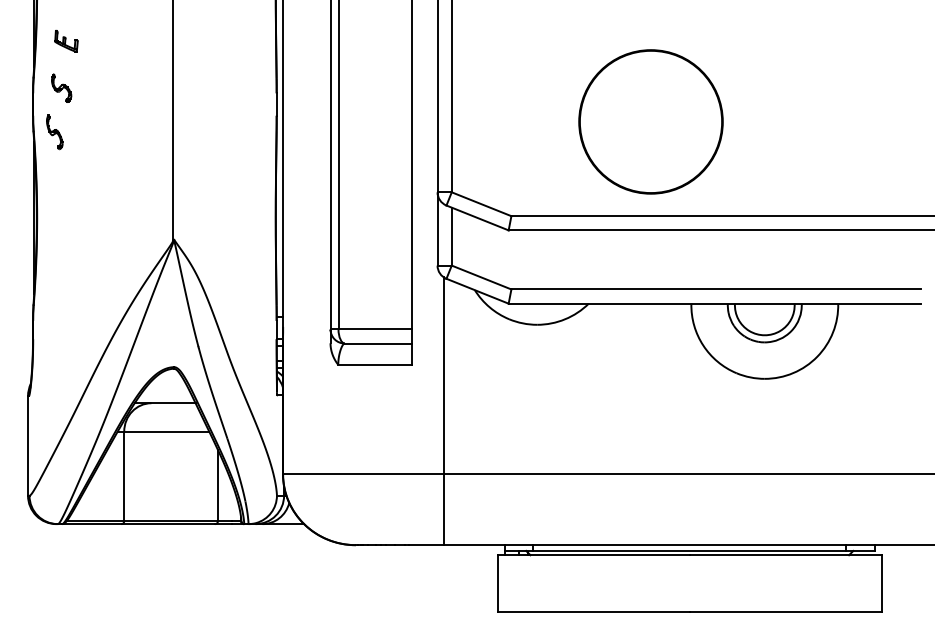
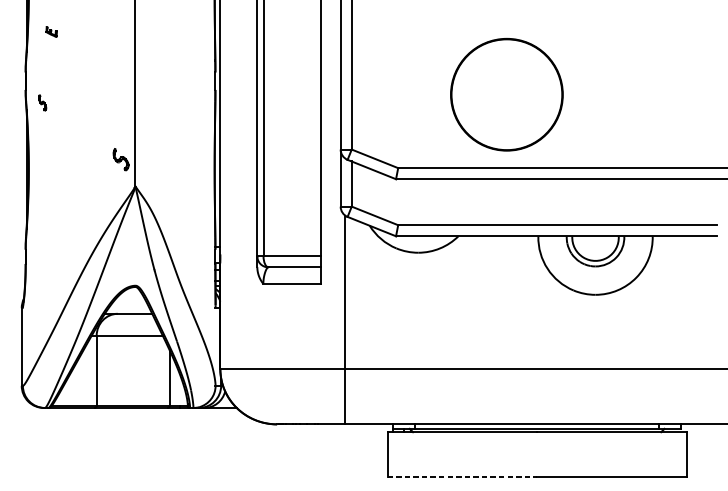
part: (66, 40) -> (51, 31), size x0.6
part: (61, 87) -> (121, 159), moved
part: (54, 132) -> (42, 102), size x0.6
line: (594, 612) -> (462, 476), solid -> dashed

